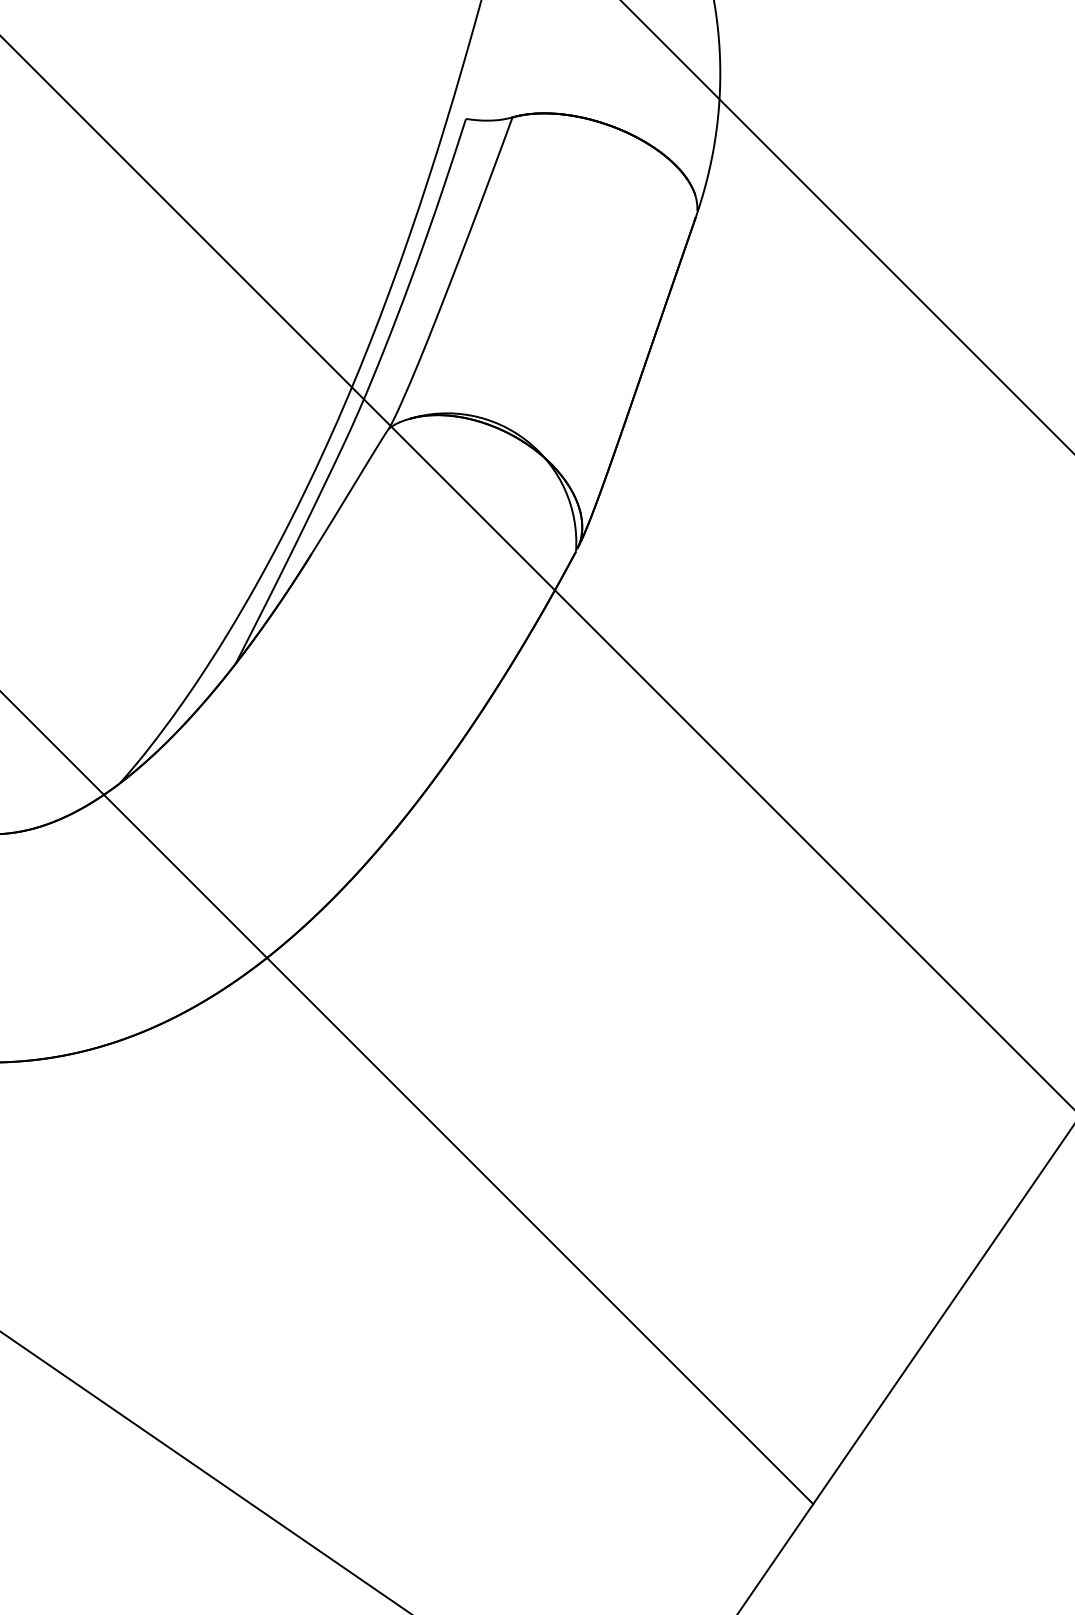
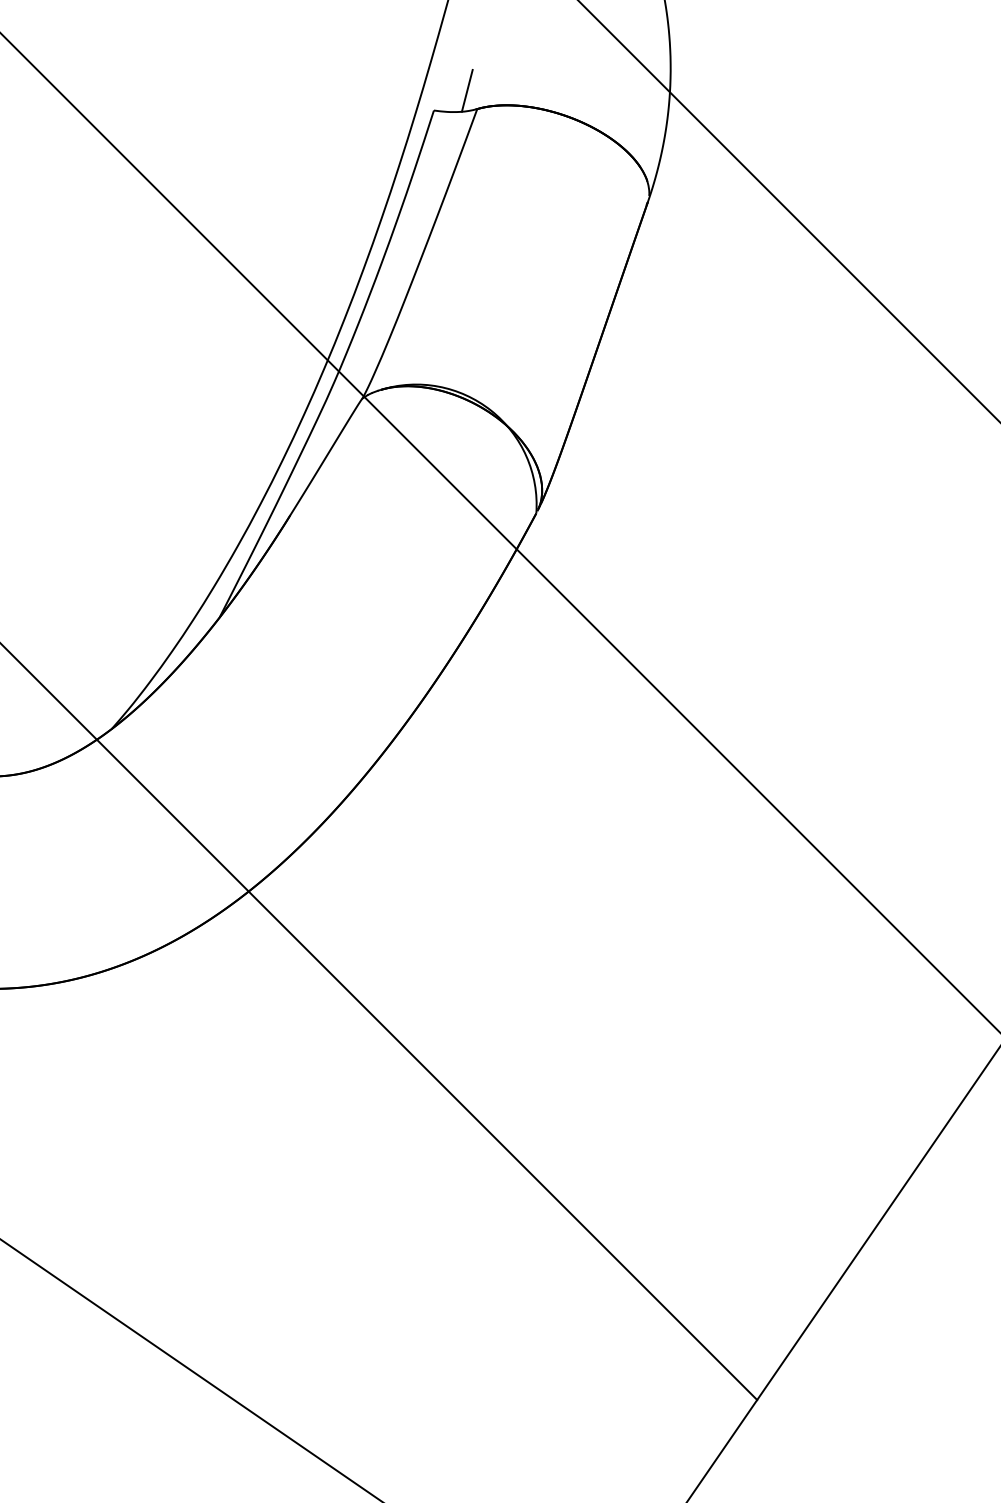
line: (500, 97) -> (466, 90), added

